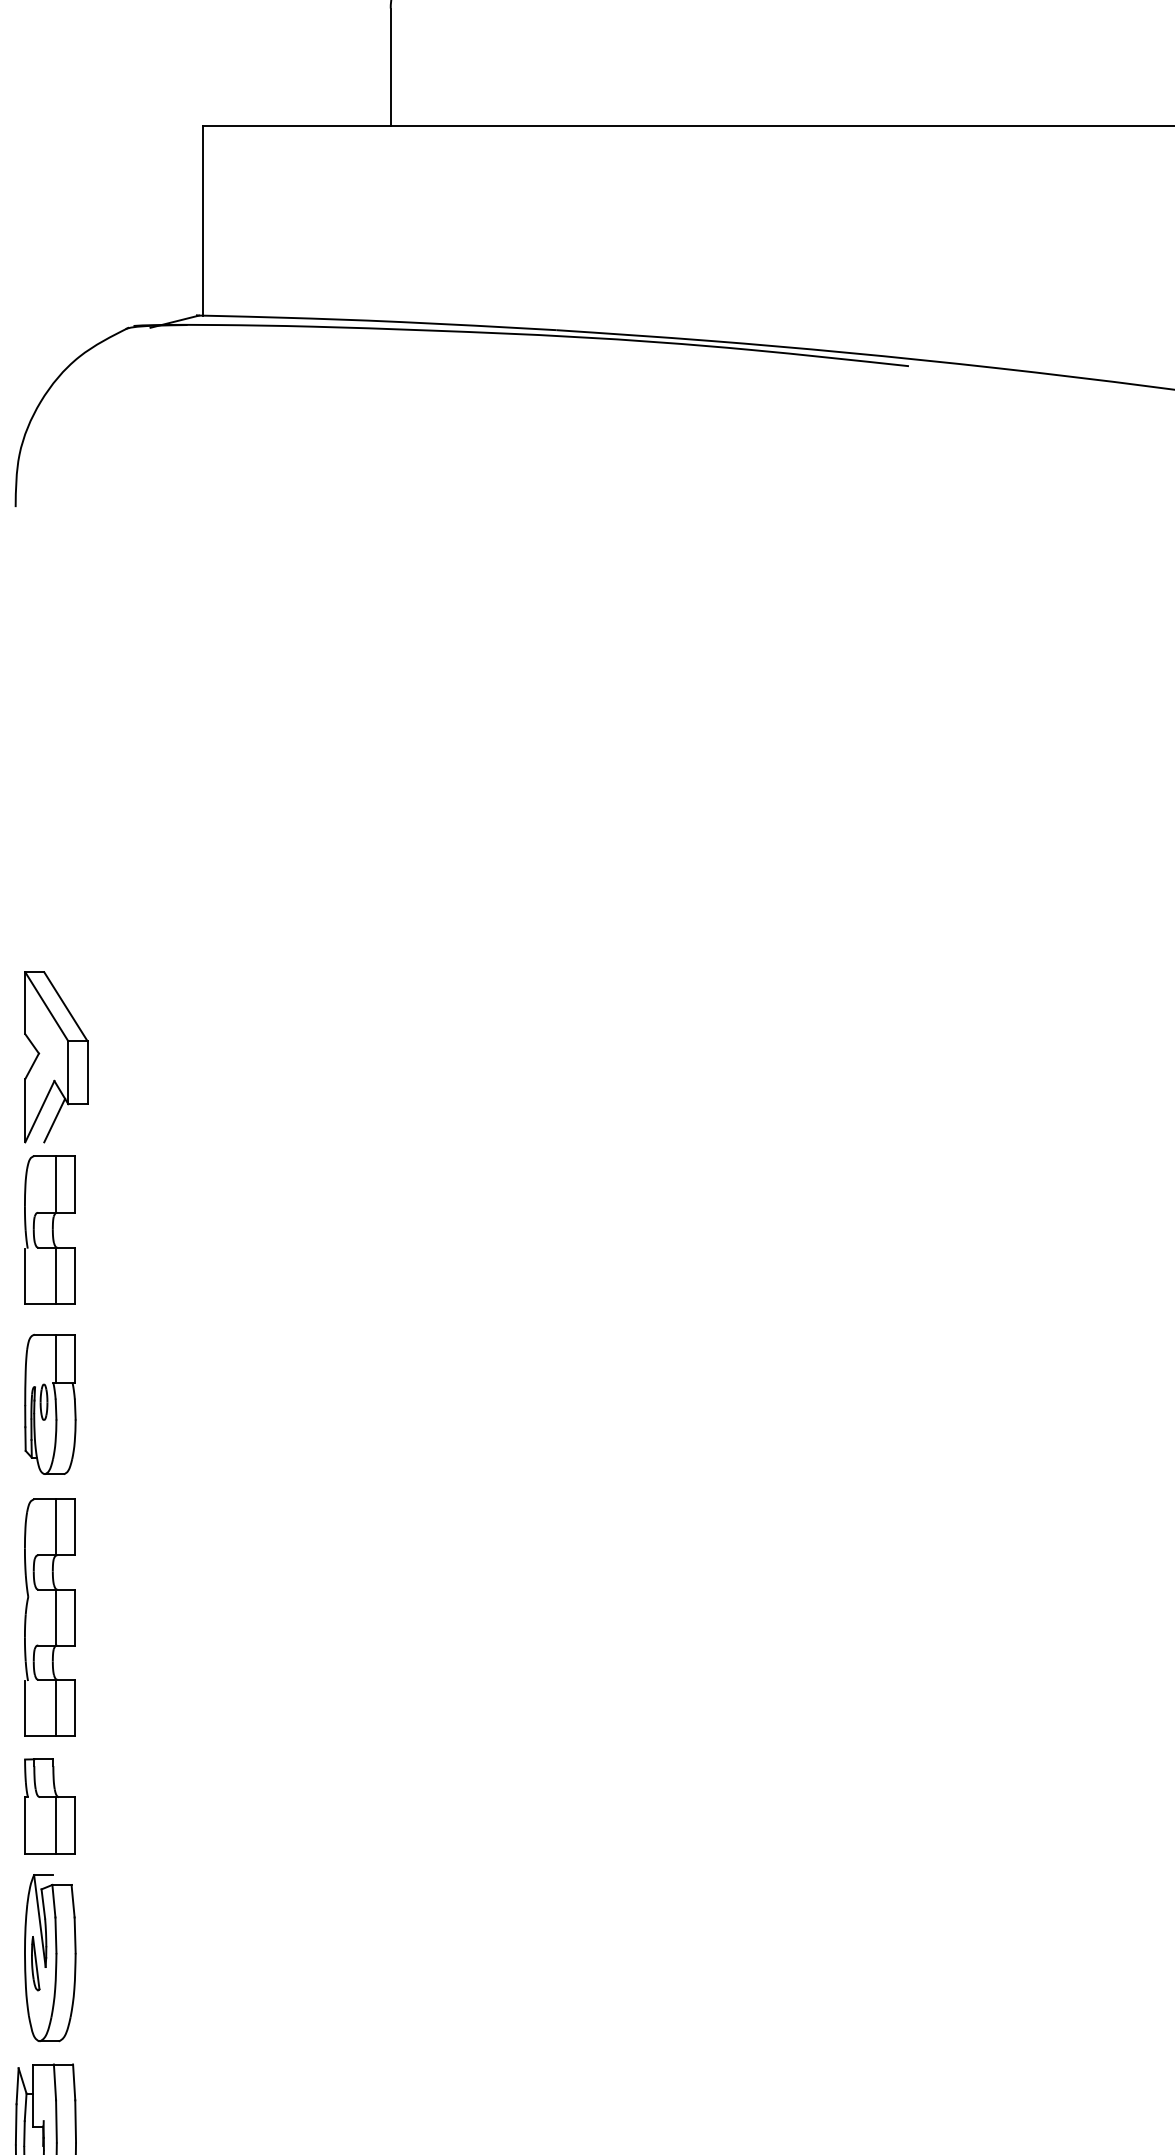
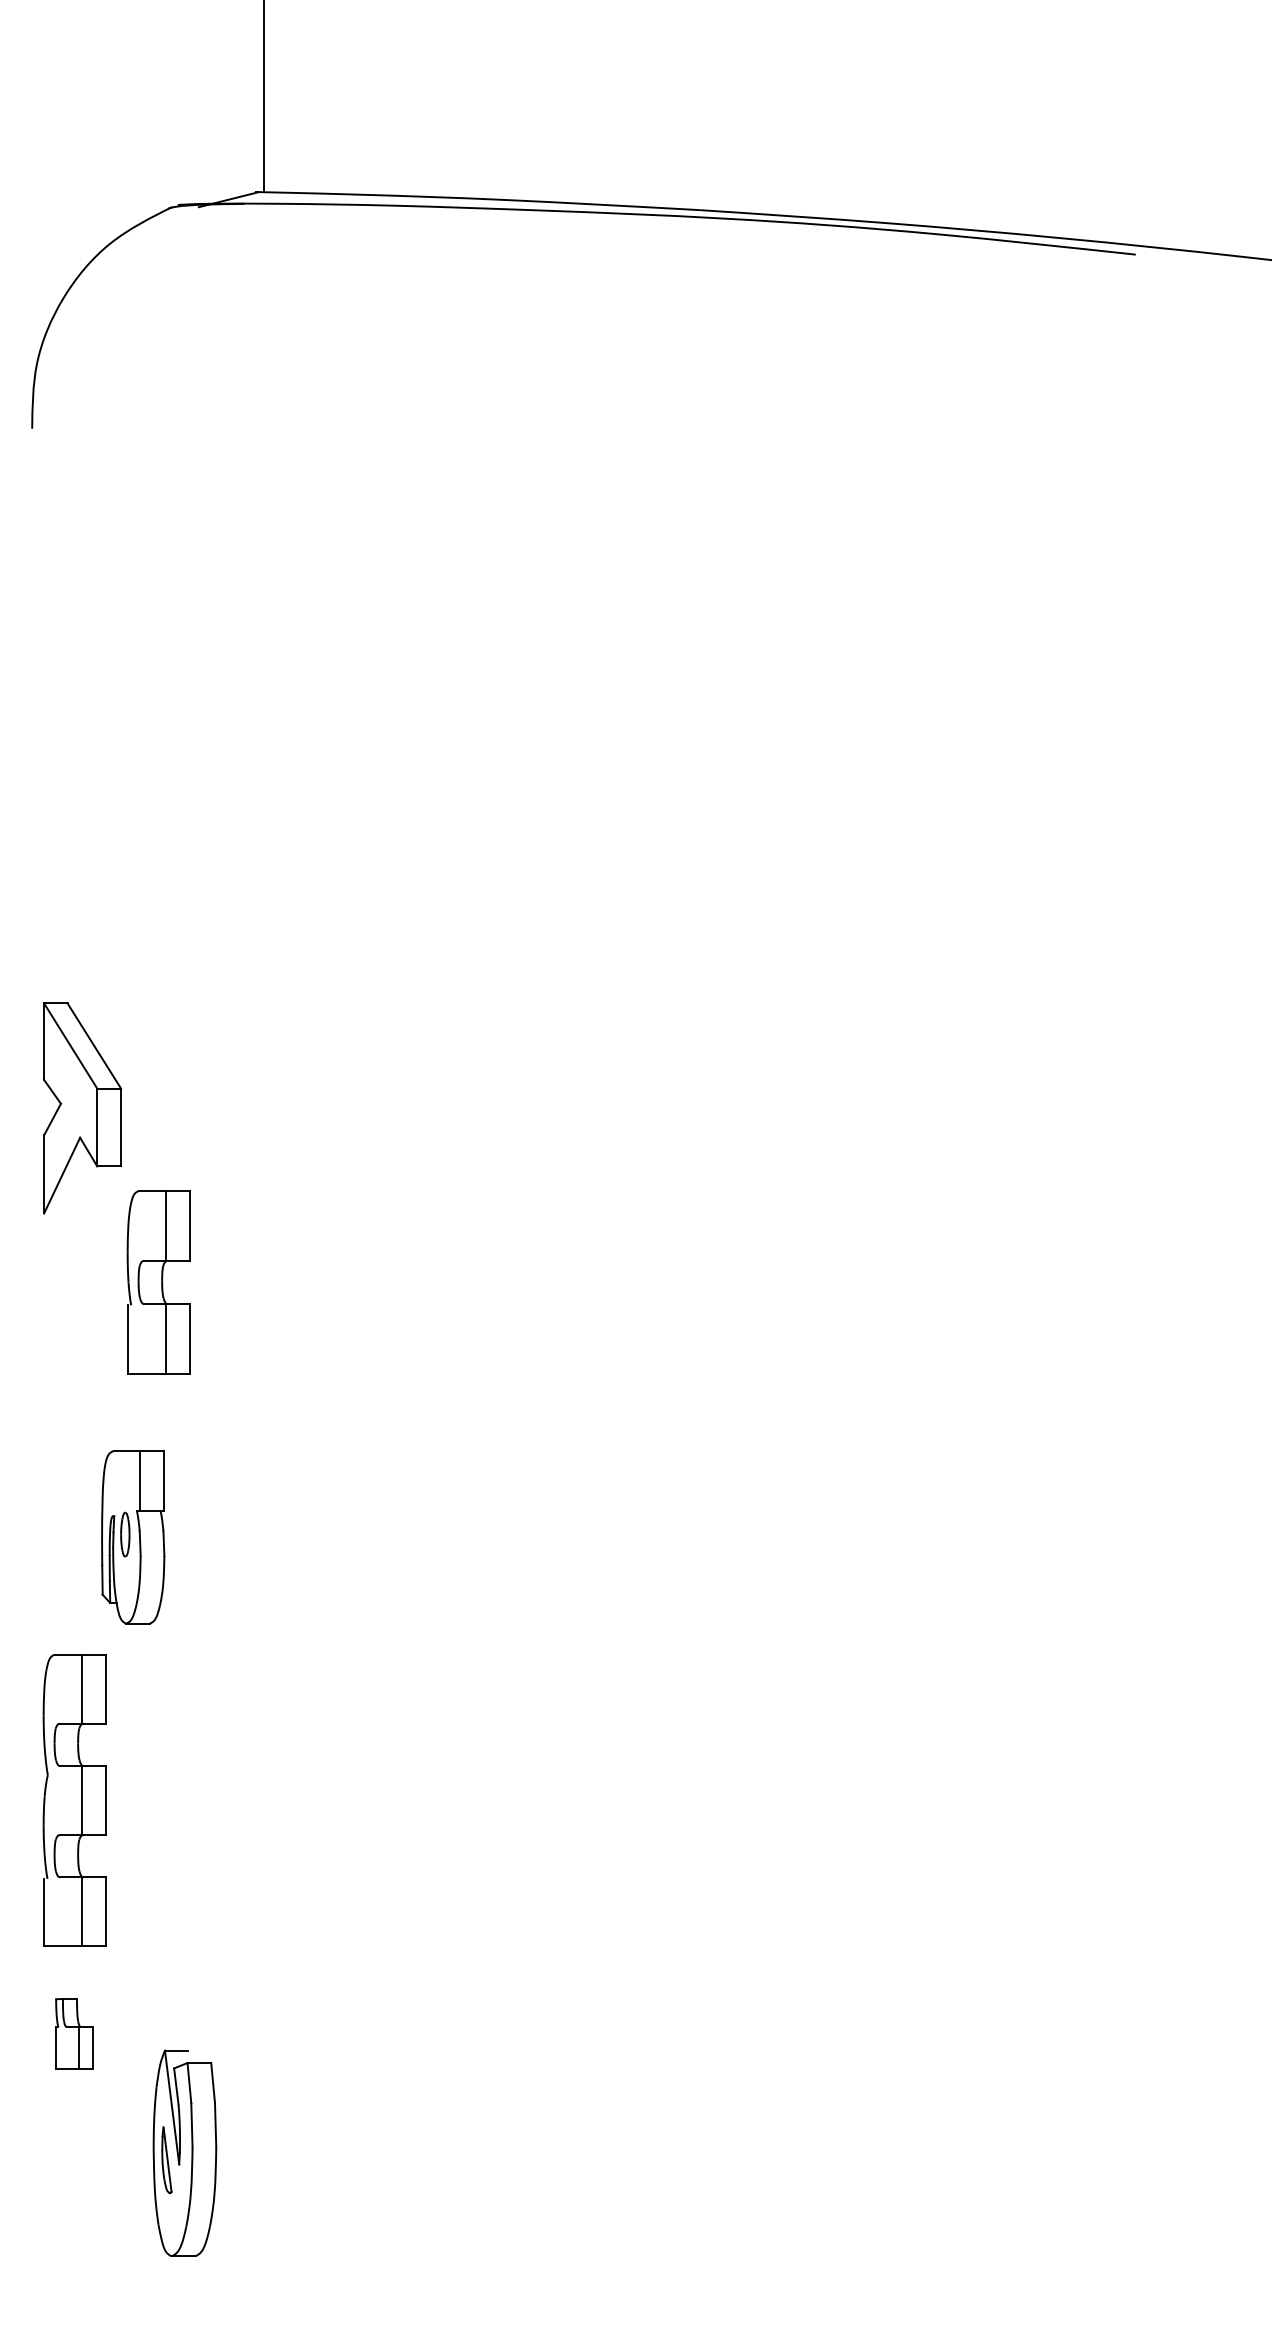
line: (54, 1120) -> (80, 1186), removed
part: (49, 1229) -> (158, 1281), moved
part: (50, 1403) -> (133, 1536), moved
part: (49, 1806) -> (74, 2034), size x0.6
part: (50, 1958) -> (185, 2153), moved

